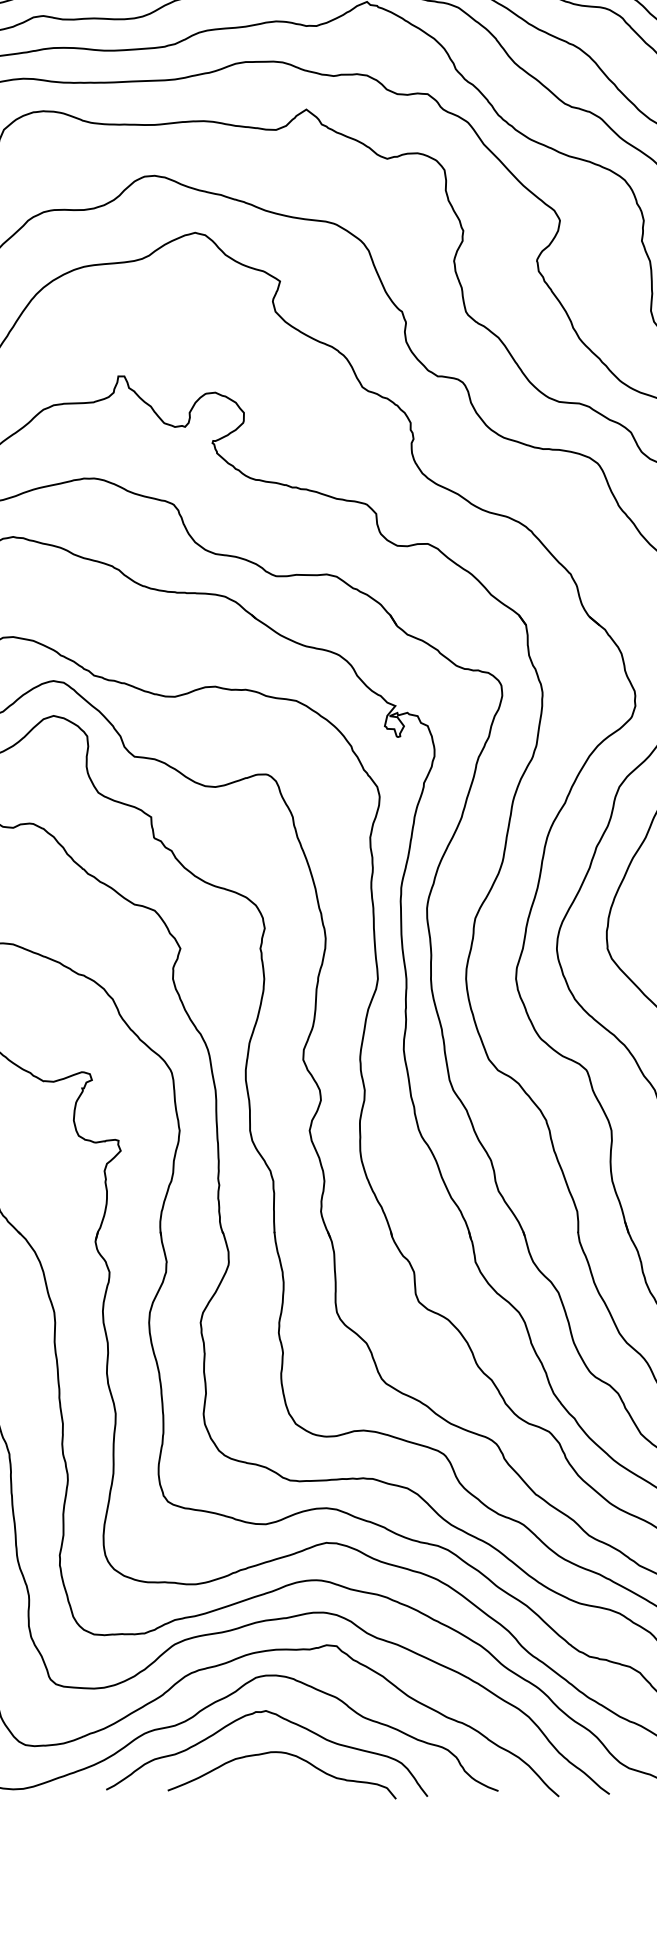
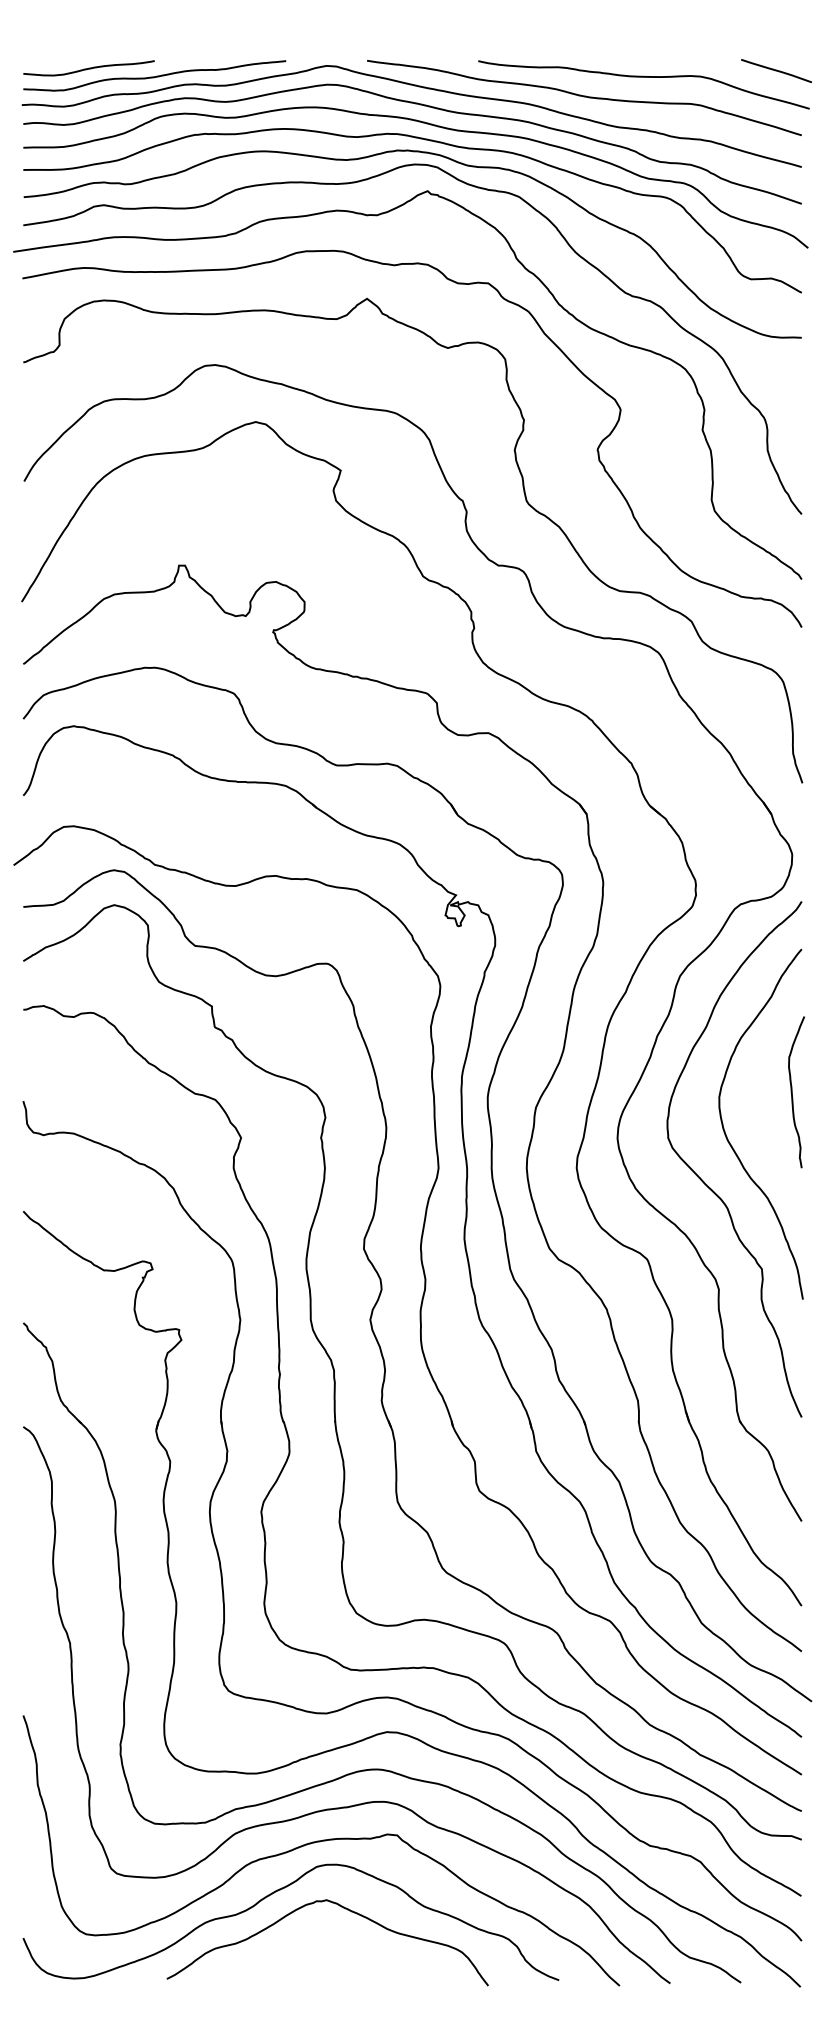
curve: (288, 1755) -> (349, 1944), removed

